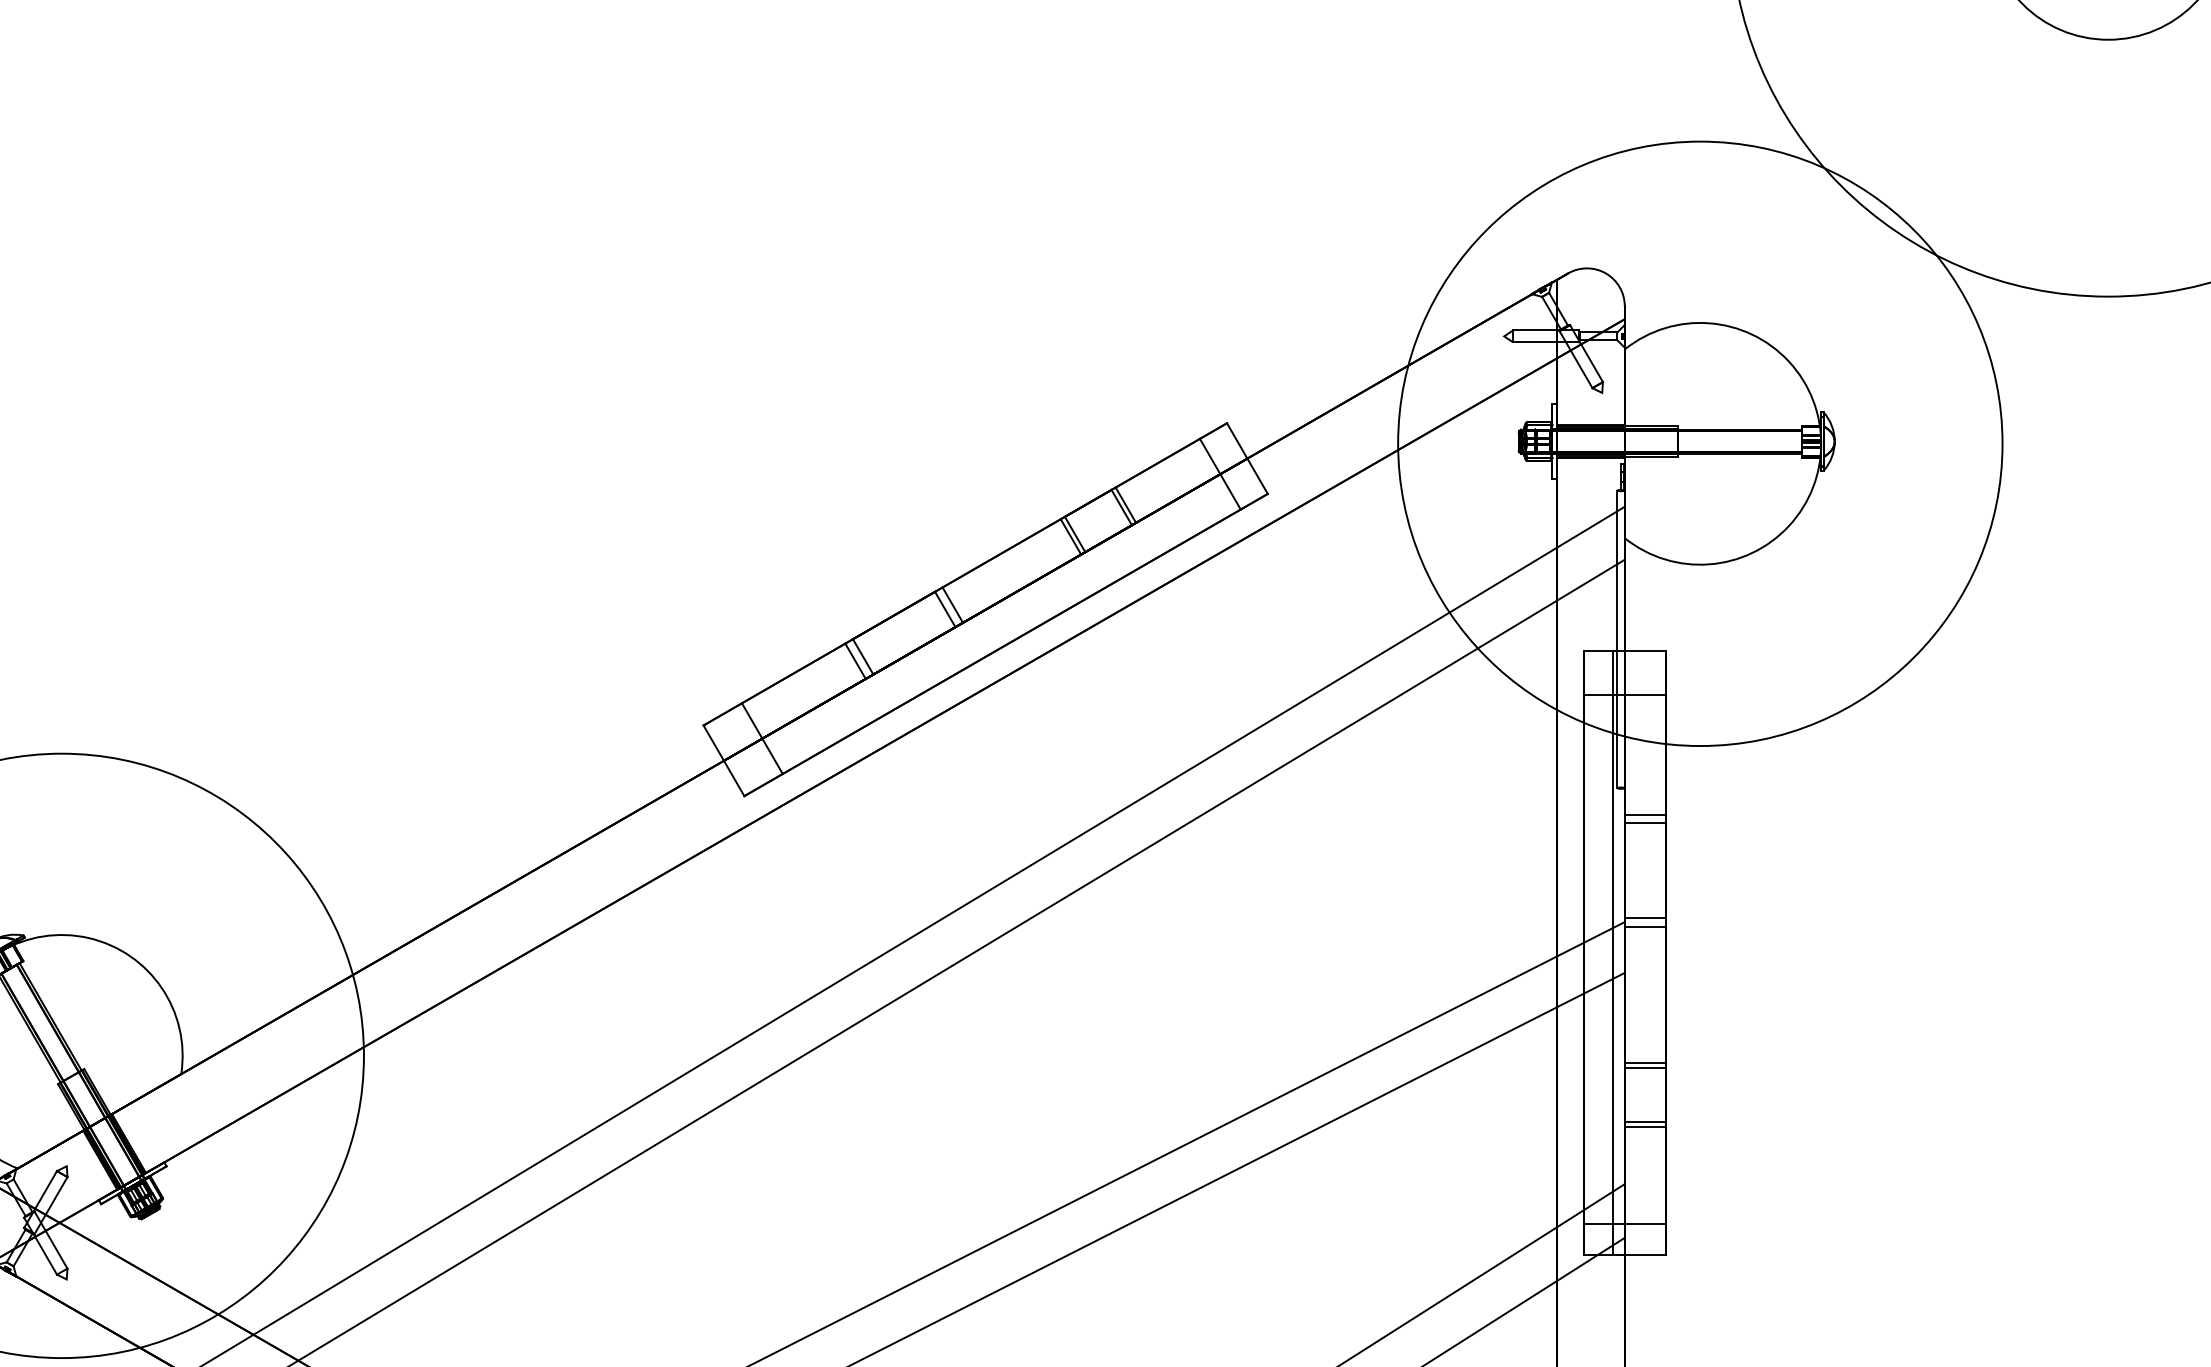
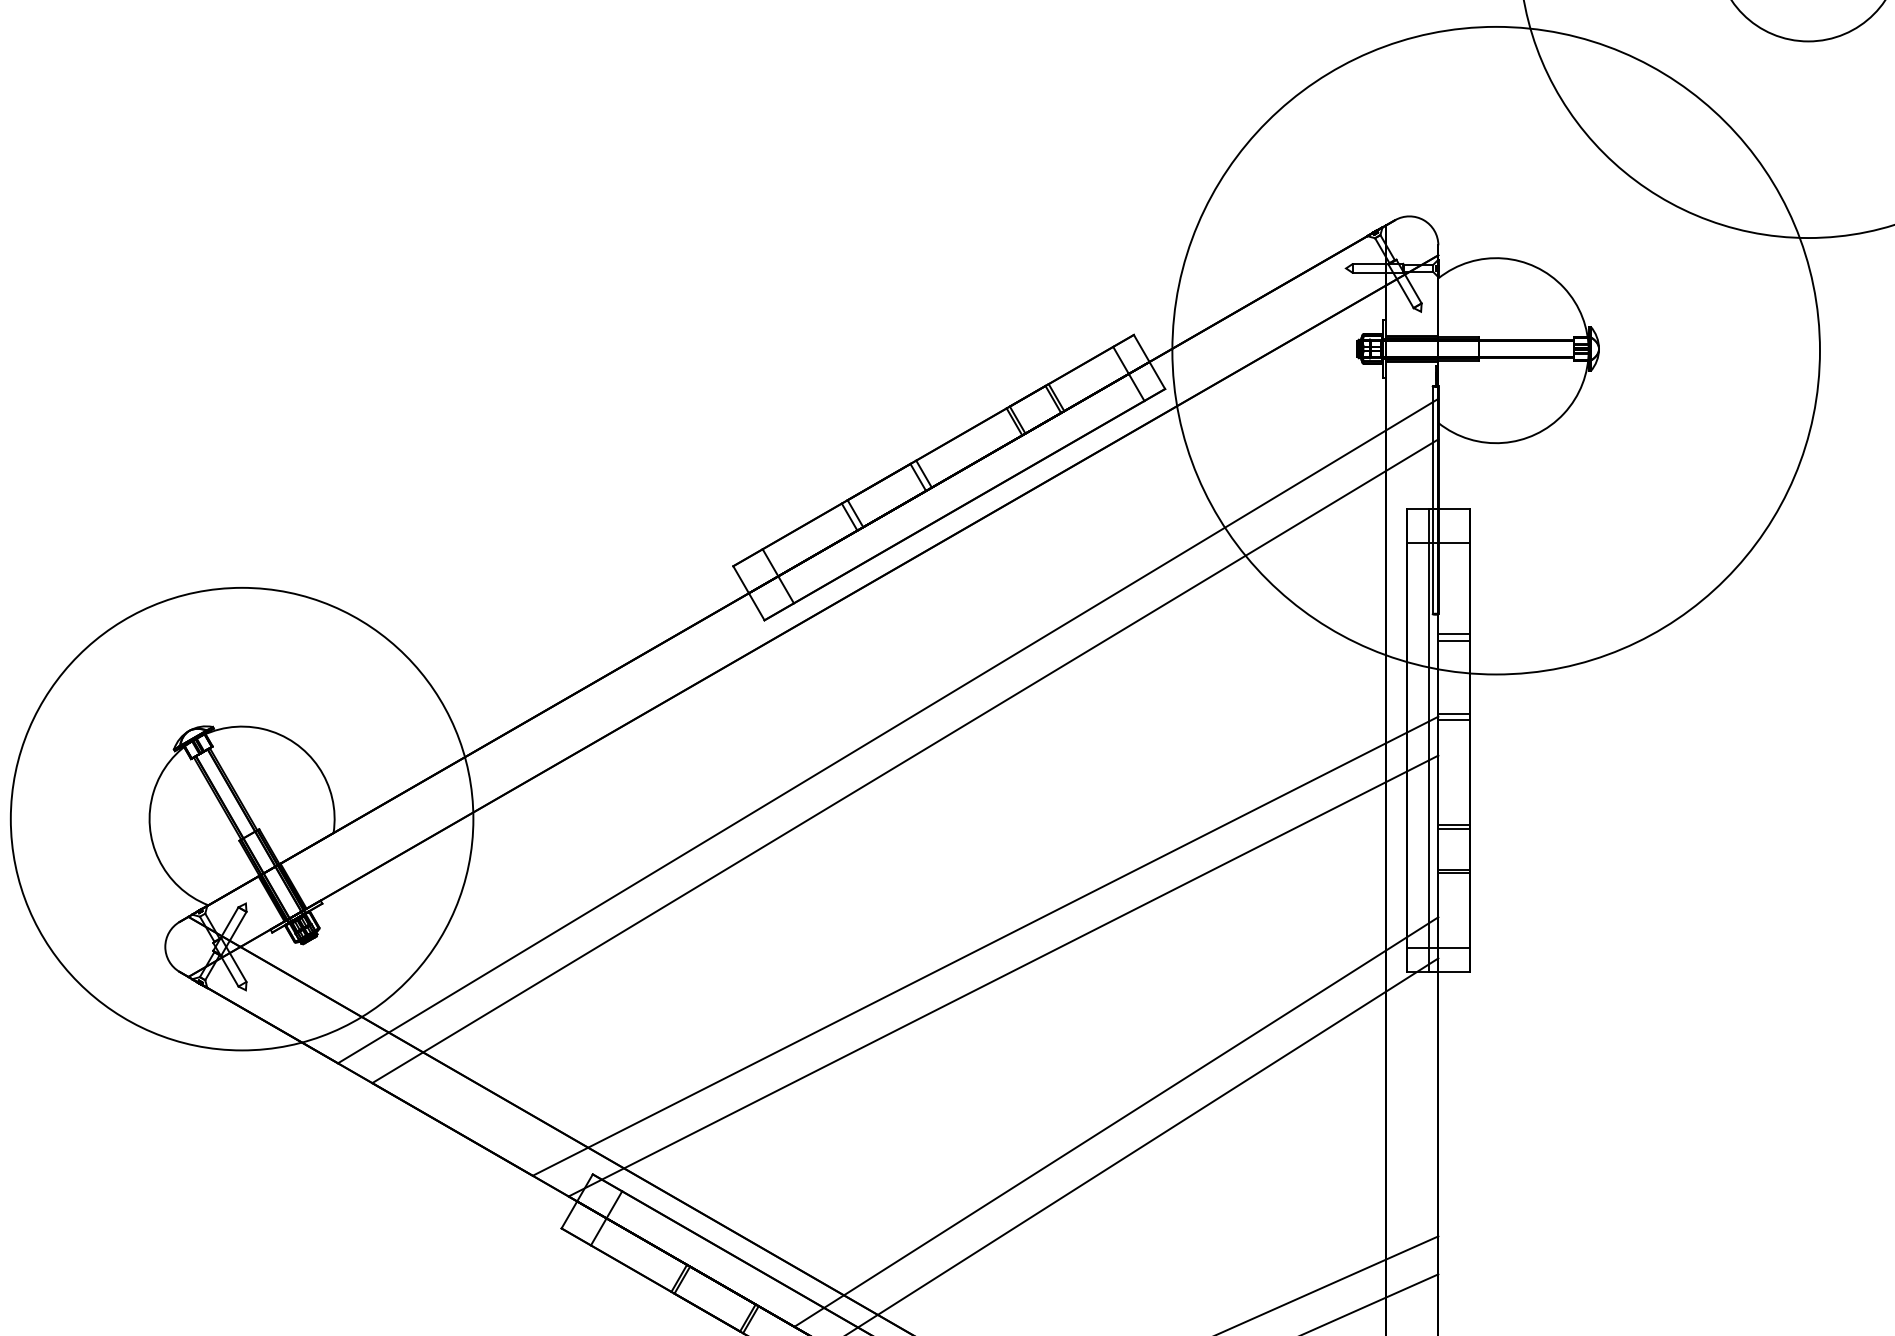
circle: (1699, 443) -> (1495, 350), size x1.4

